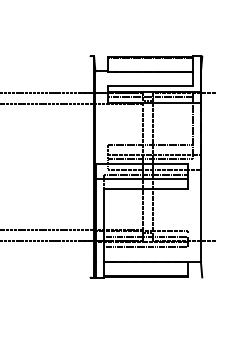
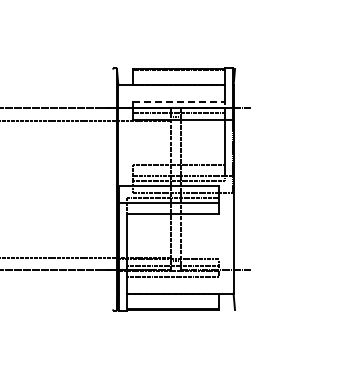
line: (150, 86) -> (178, 101), solid -> dashed

